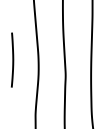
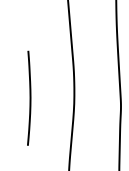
line: (12, 59) -> (29, 97), moved

